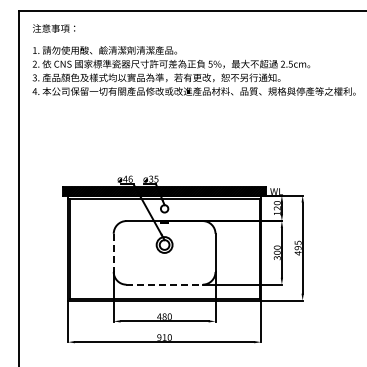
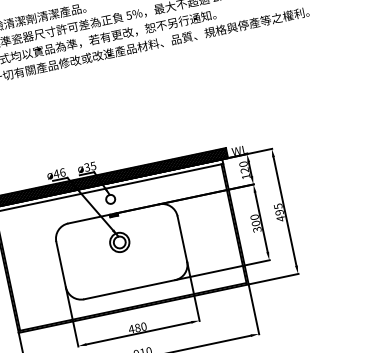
line: (113, 253) -> (60, 265), dashed -> solid
line: (165, 284) -> (130, 289), dashed -> solid

